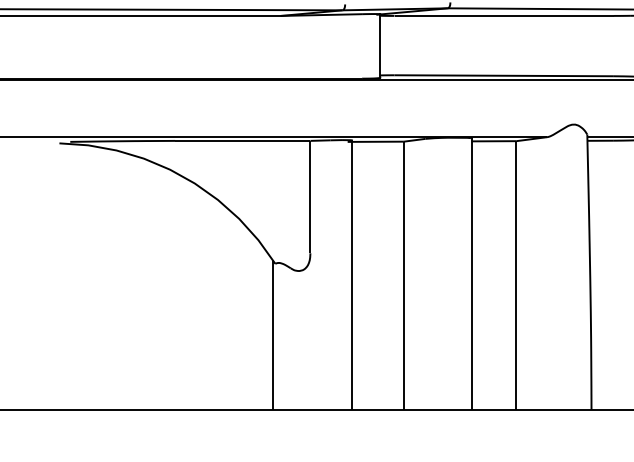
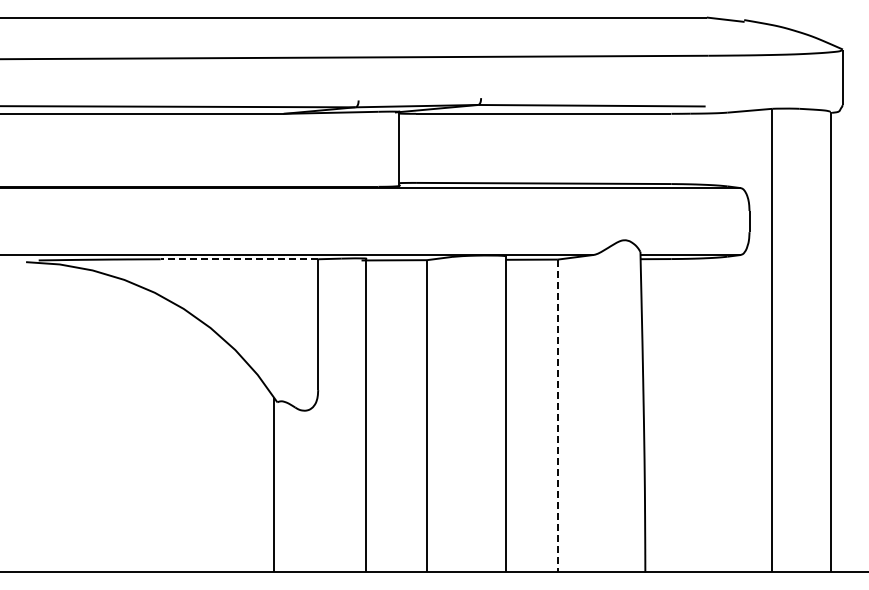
line: (242, 141) -> (239, 259), solid -> dashed
line: (516, 275) -> (557, 416), solid -> dashed

